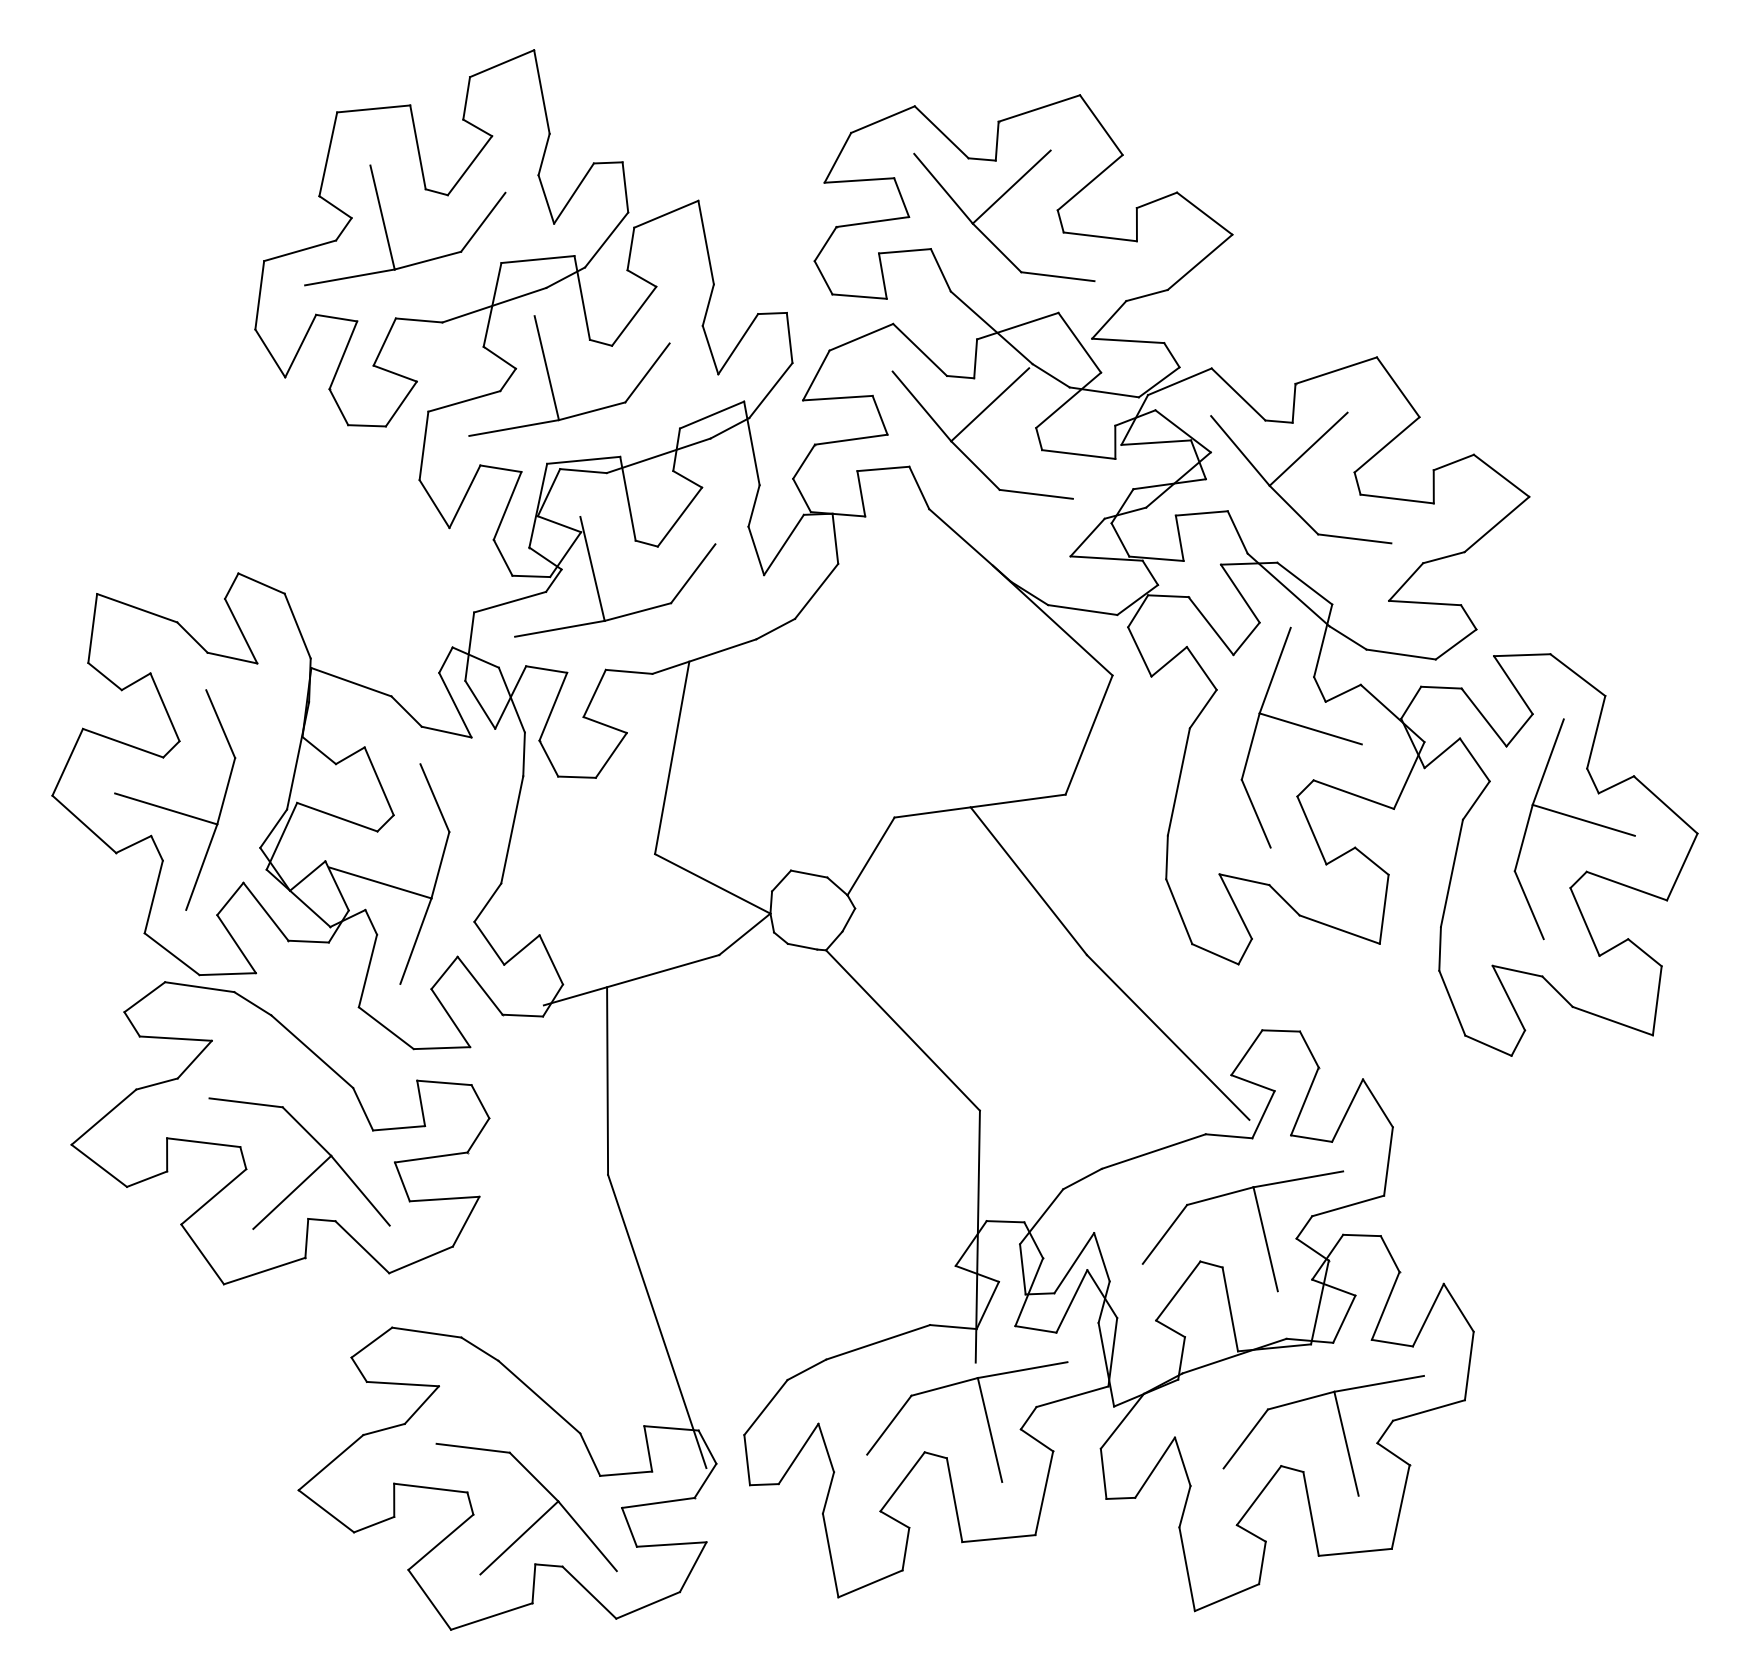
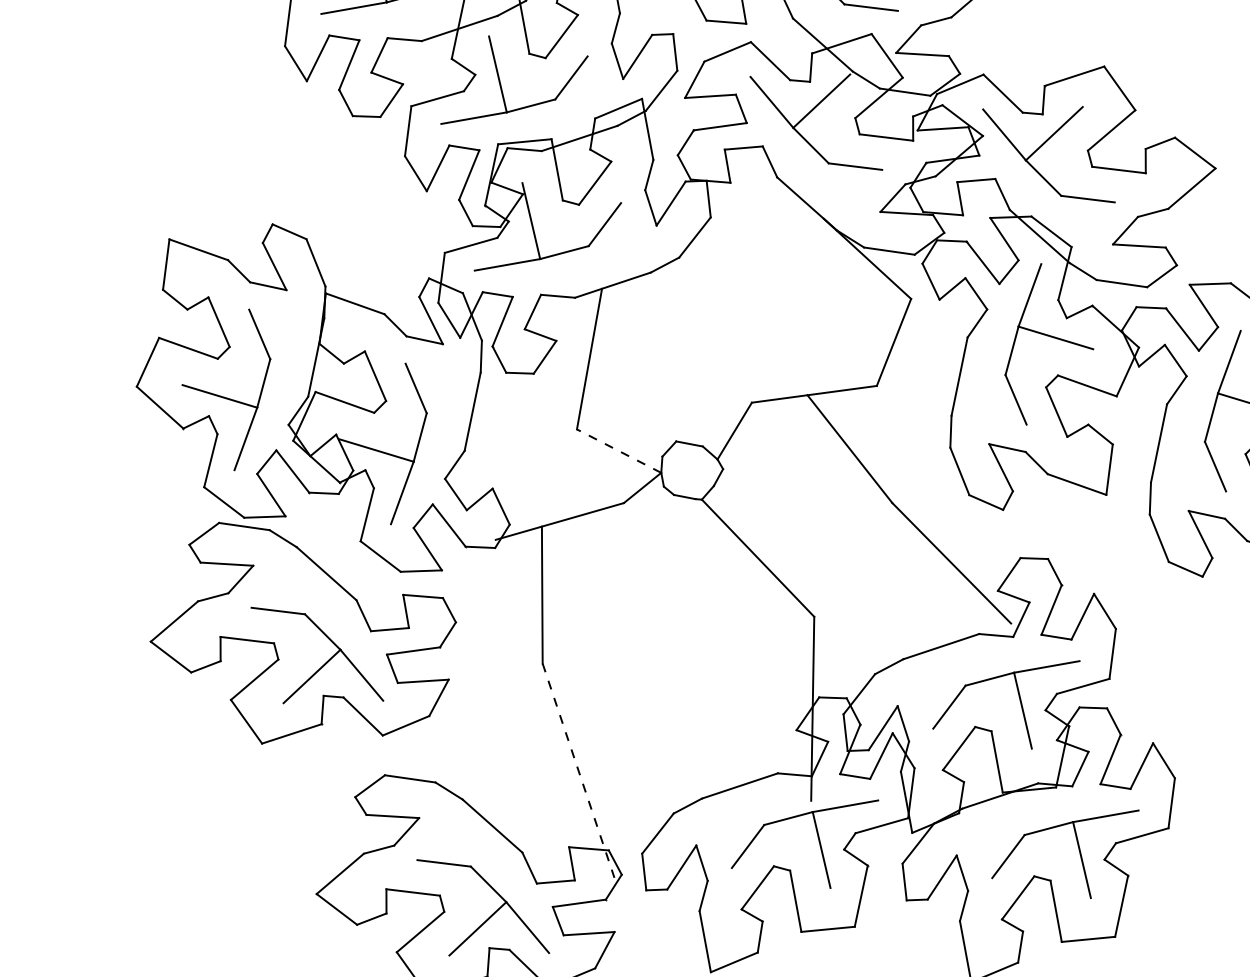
line: (712, 883) -> (618, 450), solid -> dashed
line: (657, 1321) -> (578, 770), solid -> dashed

